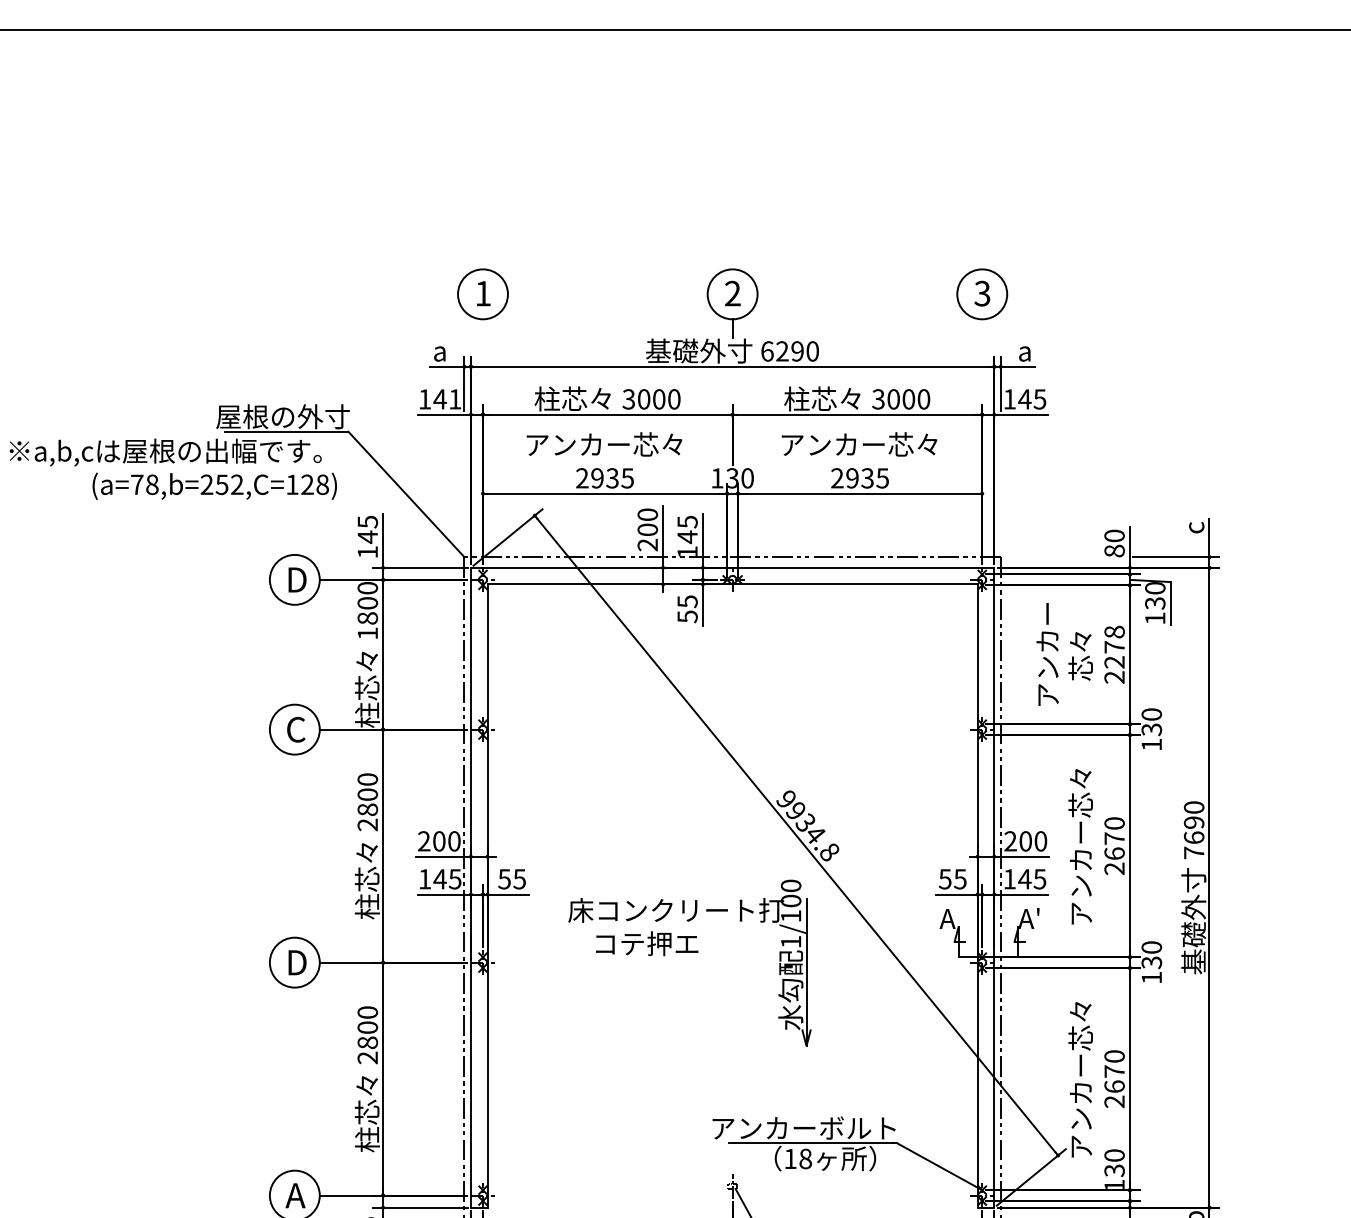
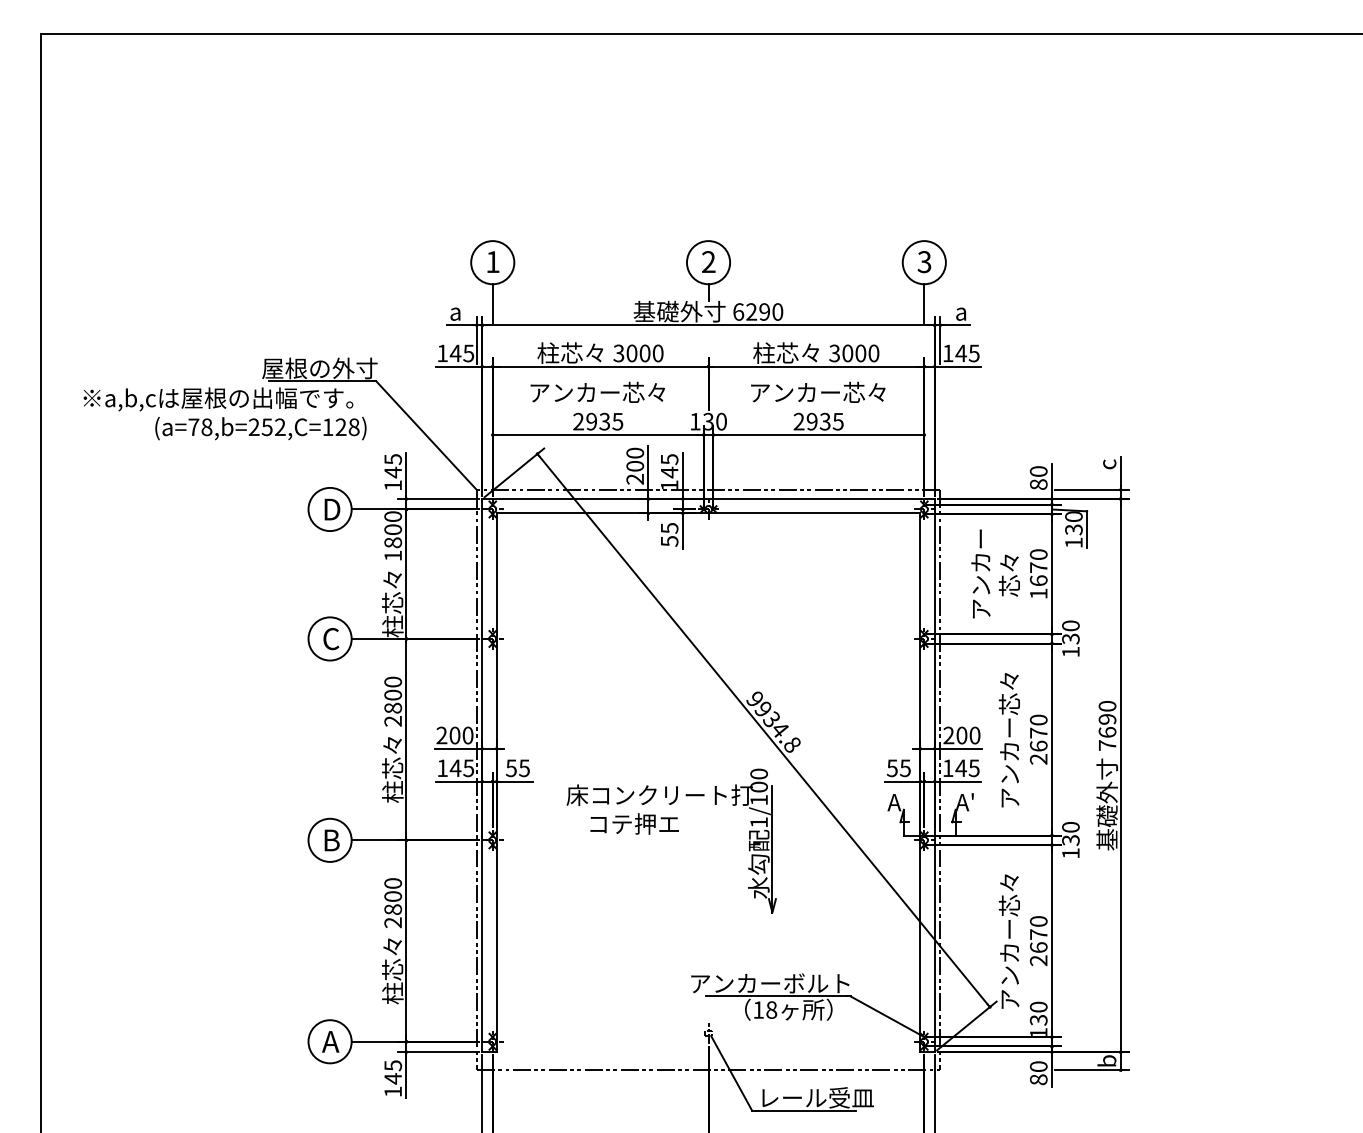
line: (482, 341) -> (492, 303), added
line: (982, 341) -> (924, 303), added
text: (454, 399) -> (468, 353), 141 -> 145
text: (1114, 655) -> (1038, 574), 2278 -> 1670
text: (298, 962) -> (333, 840), D -> B

